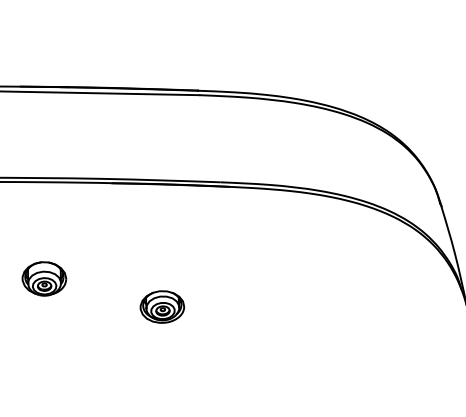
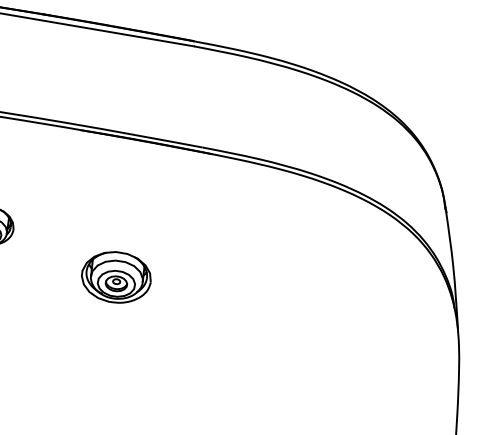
part: (162, 306) -> (116, 276), size x1.4

